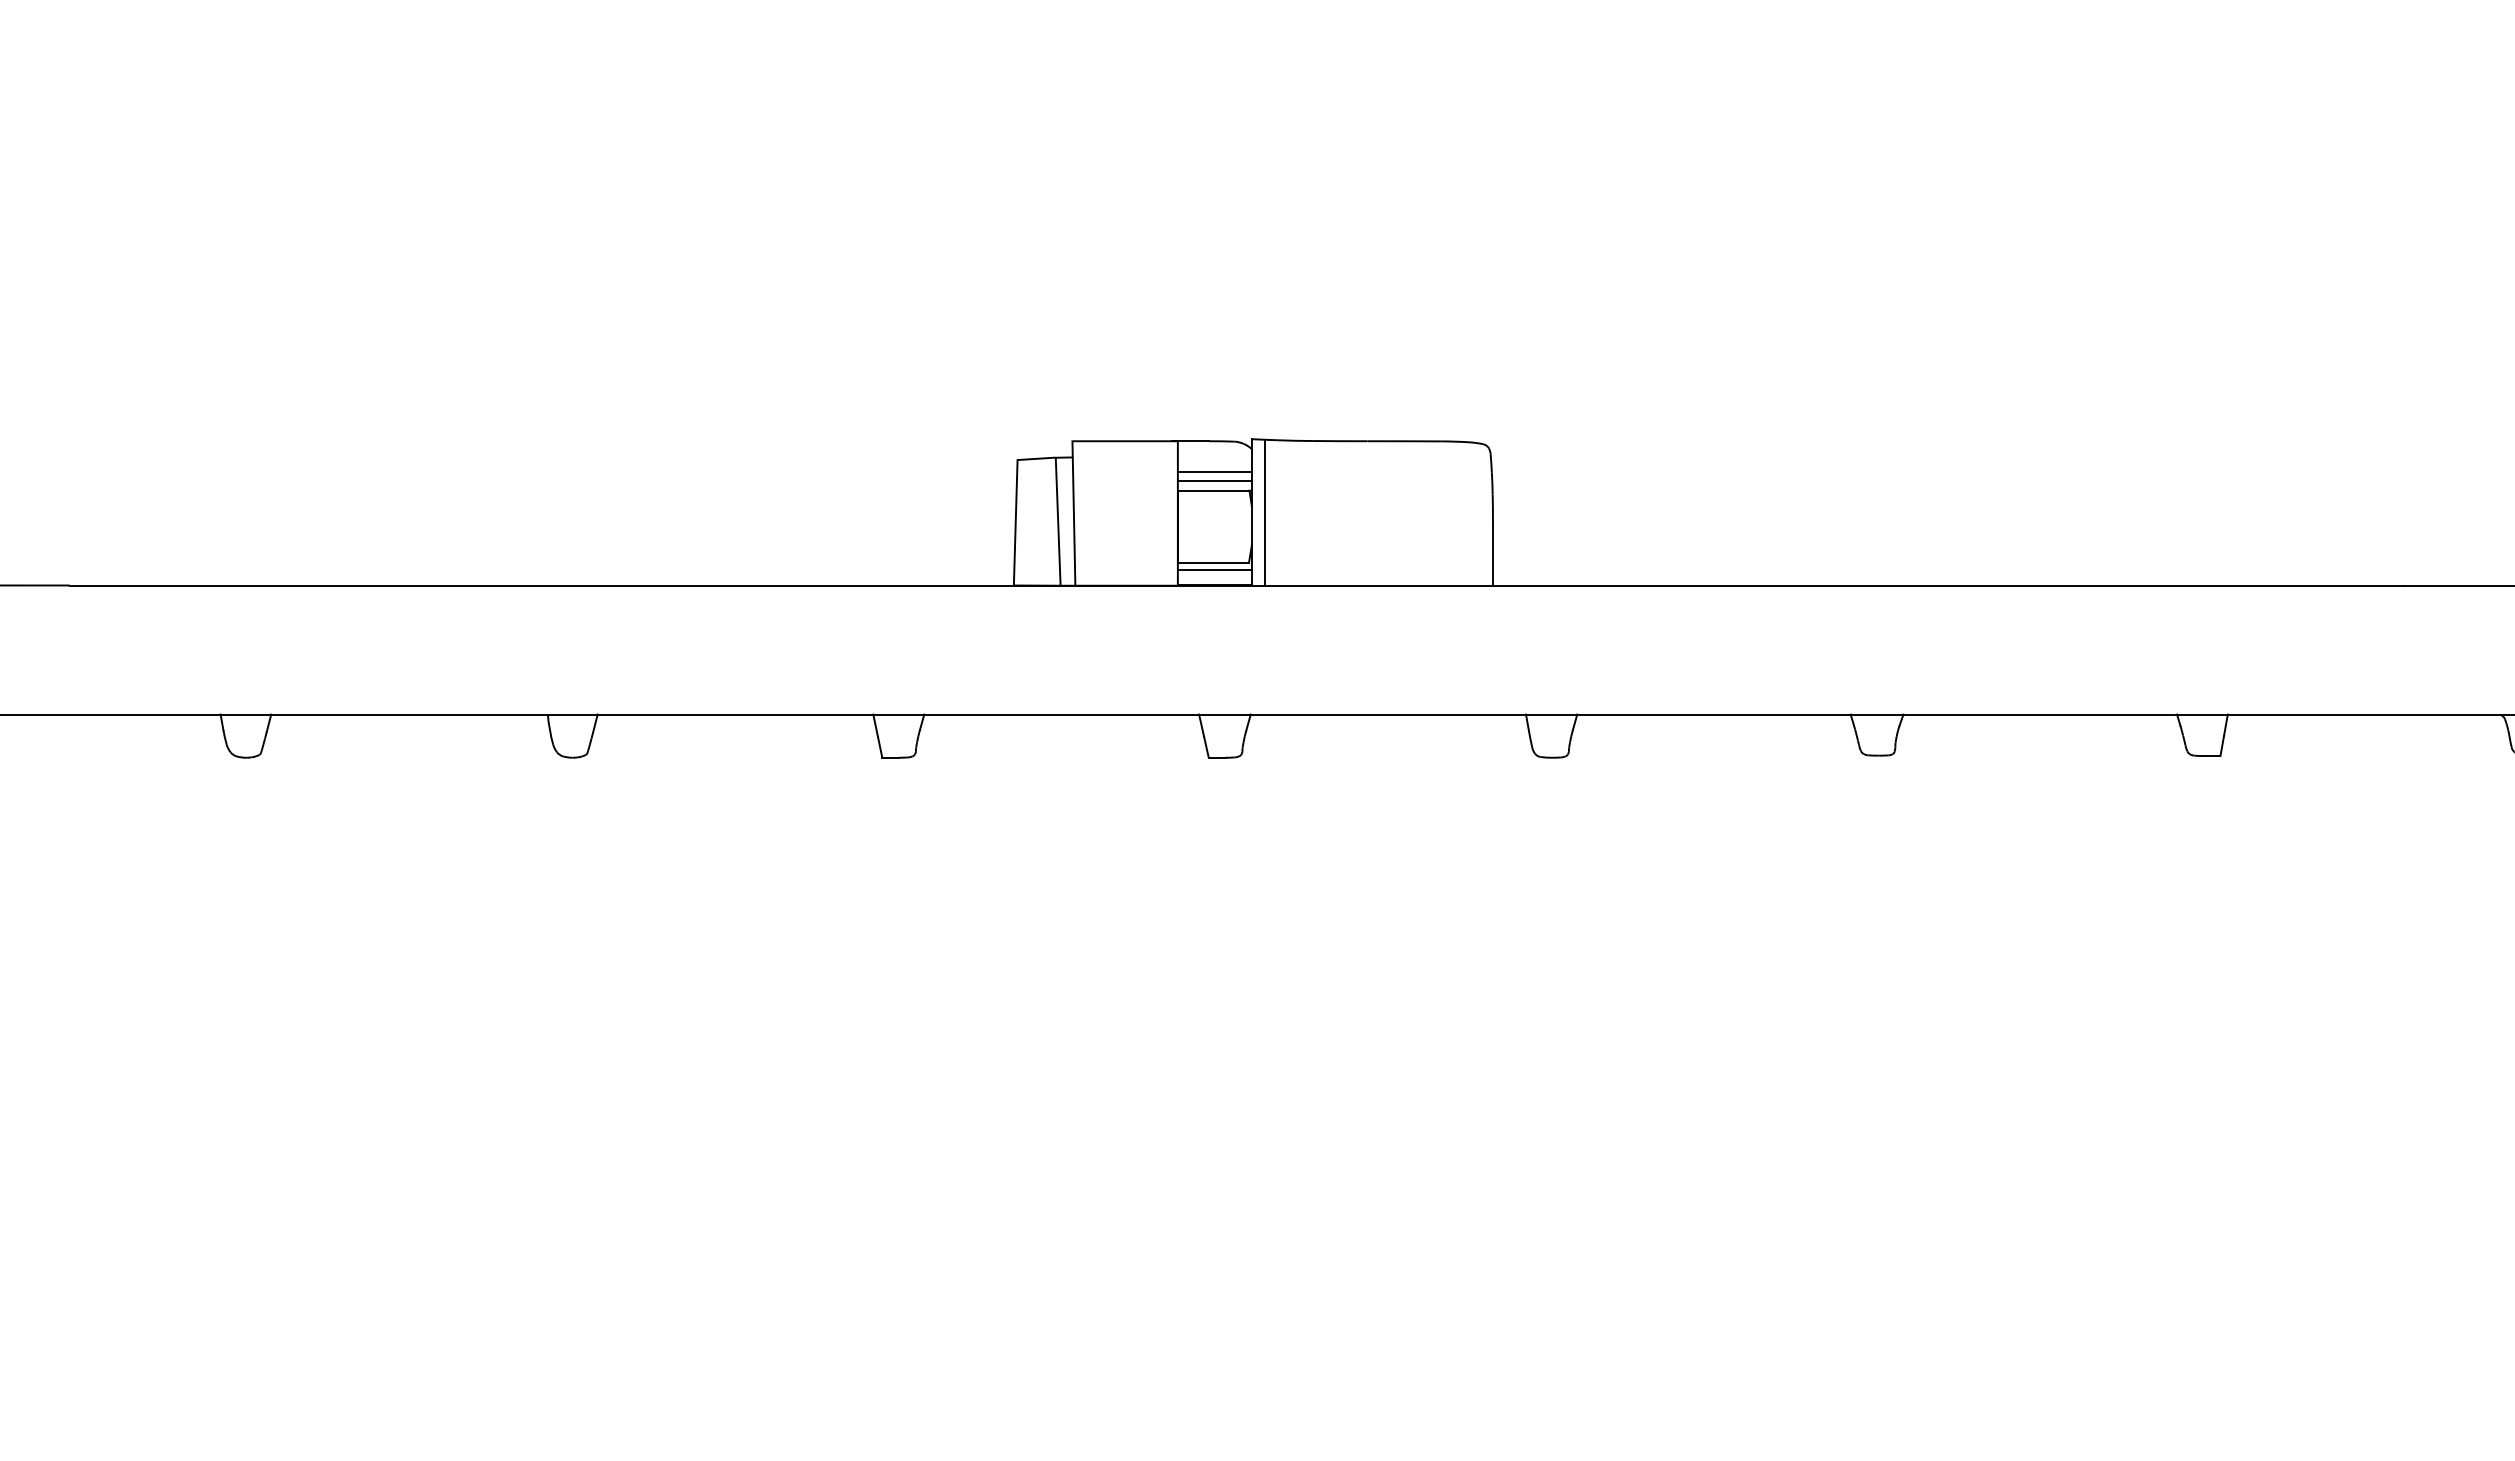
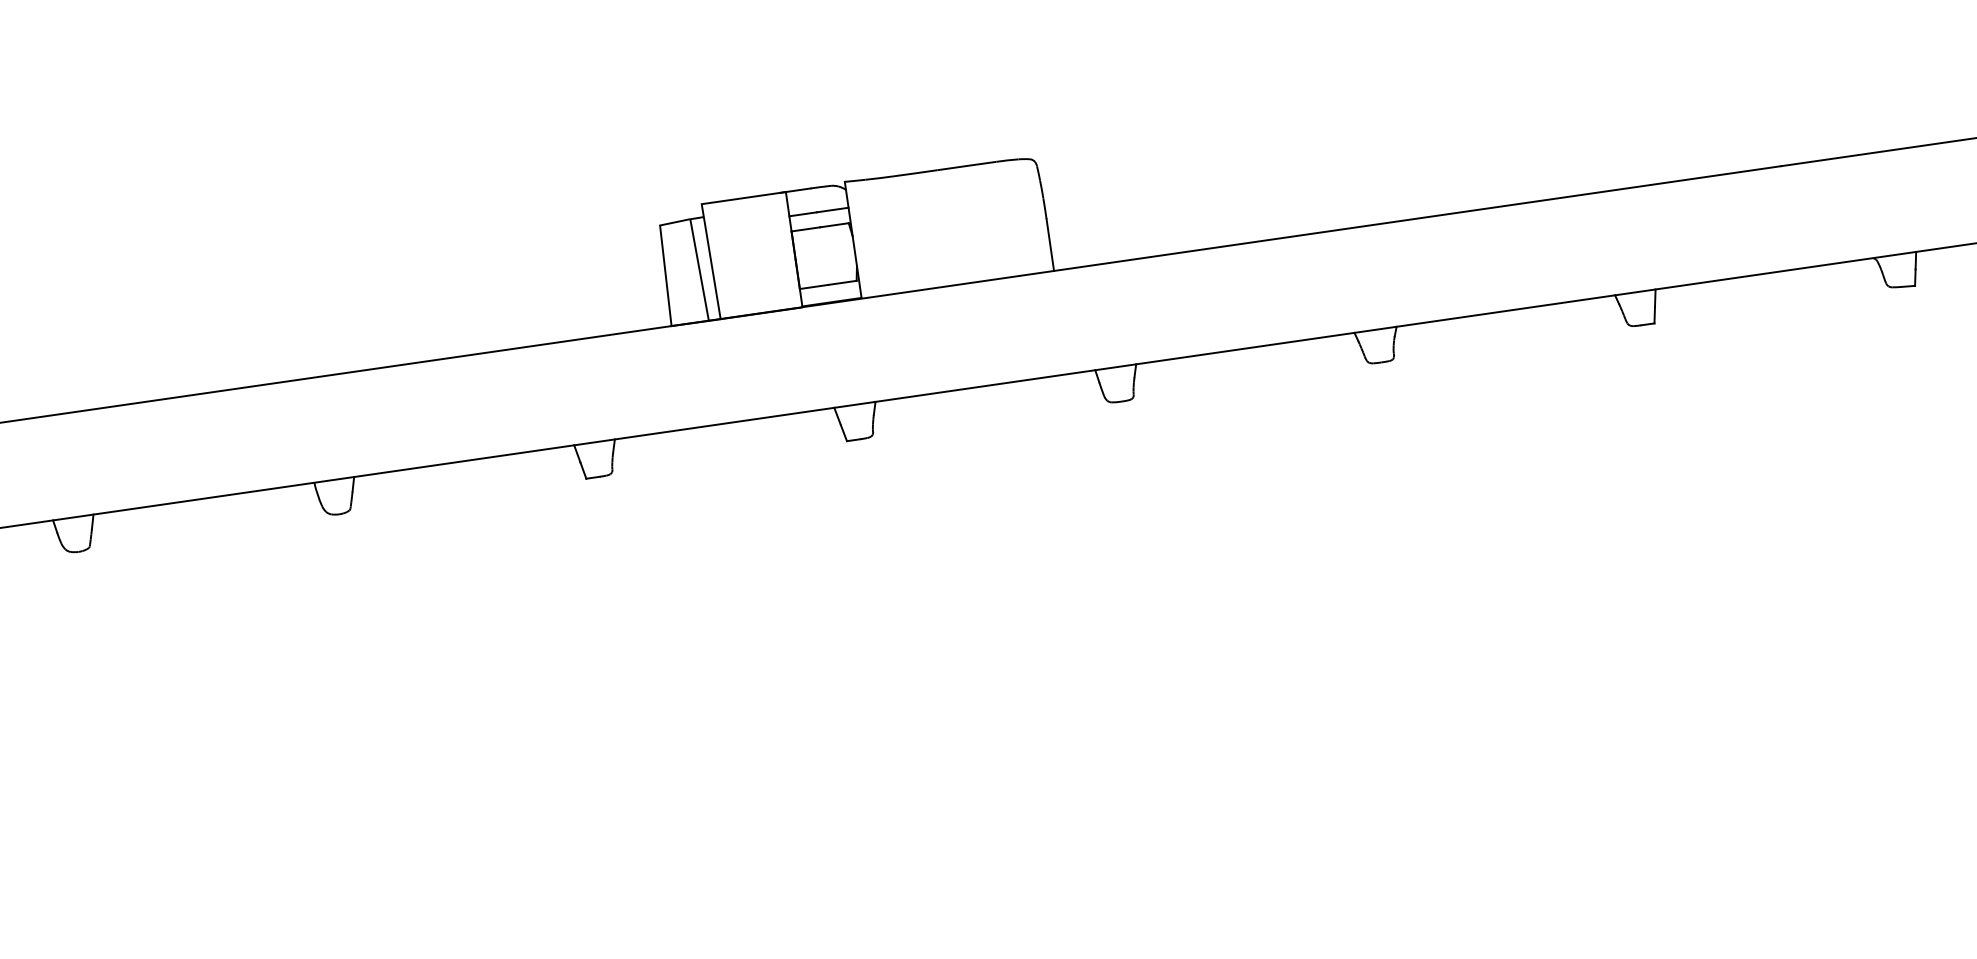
line: (1214, 481) -> (819, 219), removed
line: (1264, 511) -> (863, 238), removed
line: (1214, 570) -> (830, 291), removed

